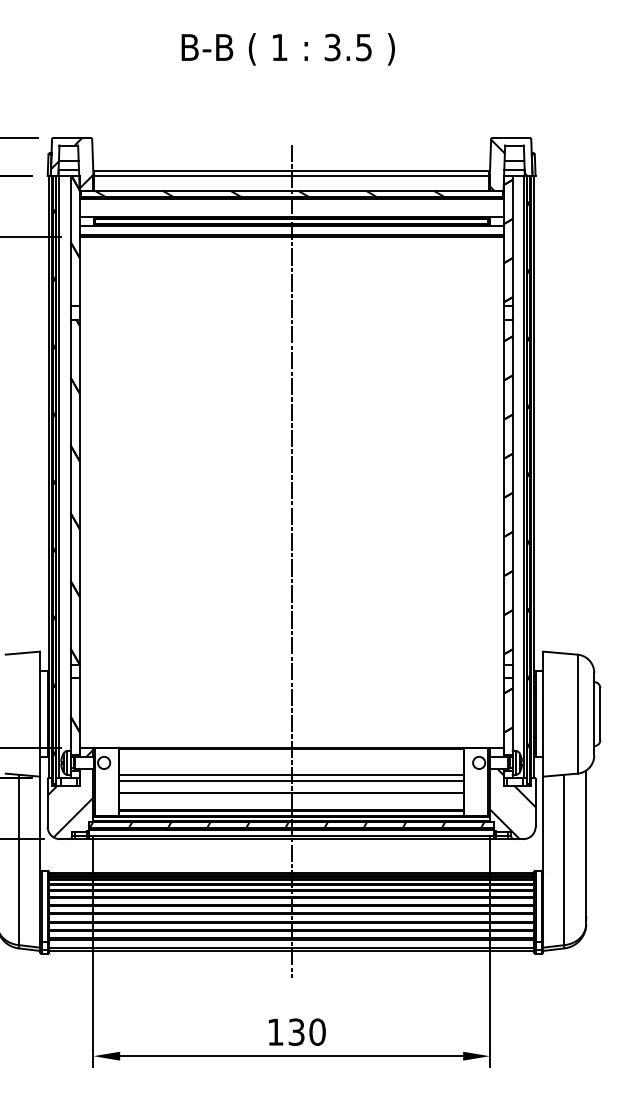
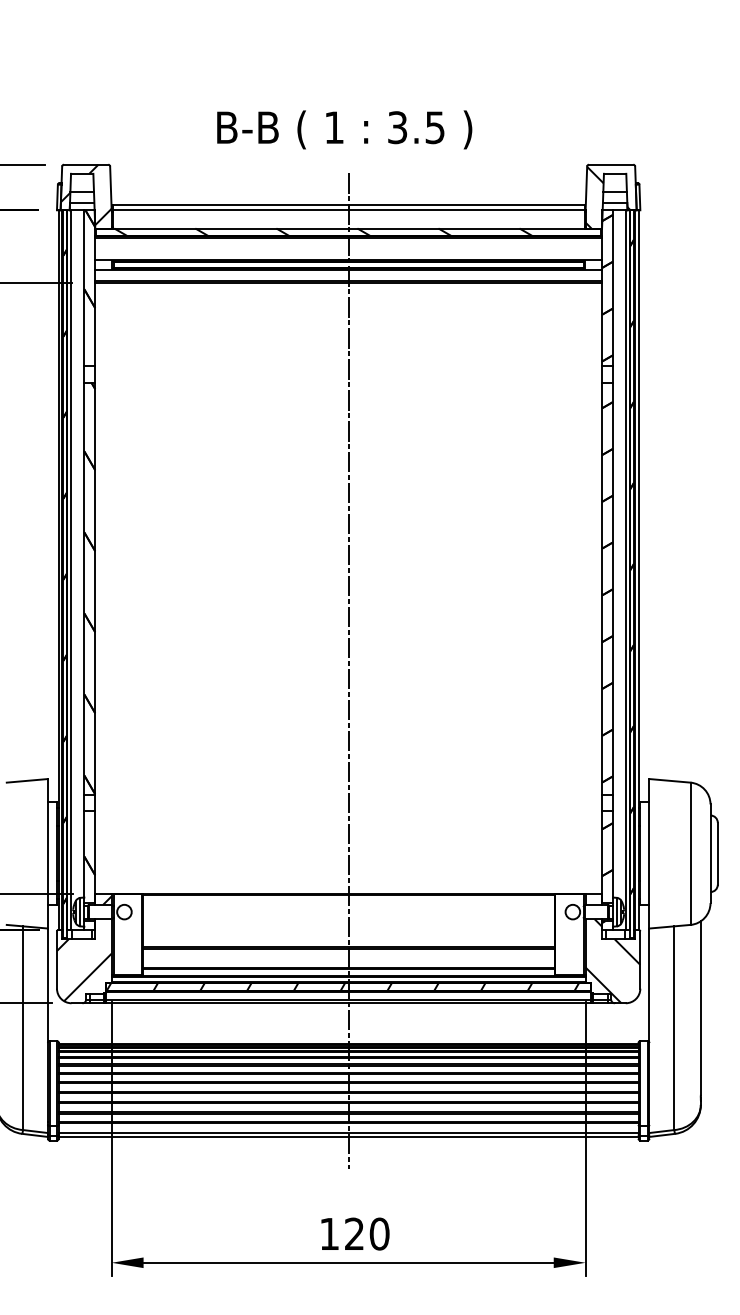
text: (288, 49) -> (344, 129), moved
line: (291, 774) -> (348, 926), removed
line: (291, 780) -> (348, 933), removed
text: (296, 1031) -> (354, 1233), 130 -> 120

